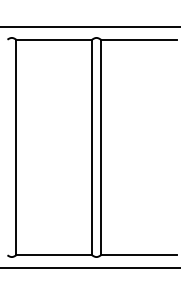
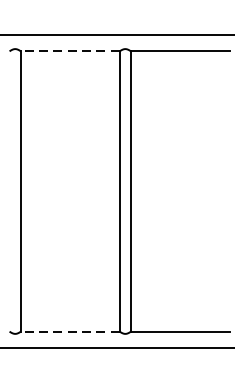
line: (54, 39) -> (70, 51), solid -> dashed
line: (54, 255) -> (70, 331), solid -> dashed

